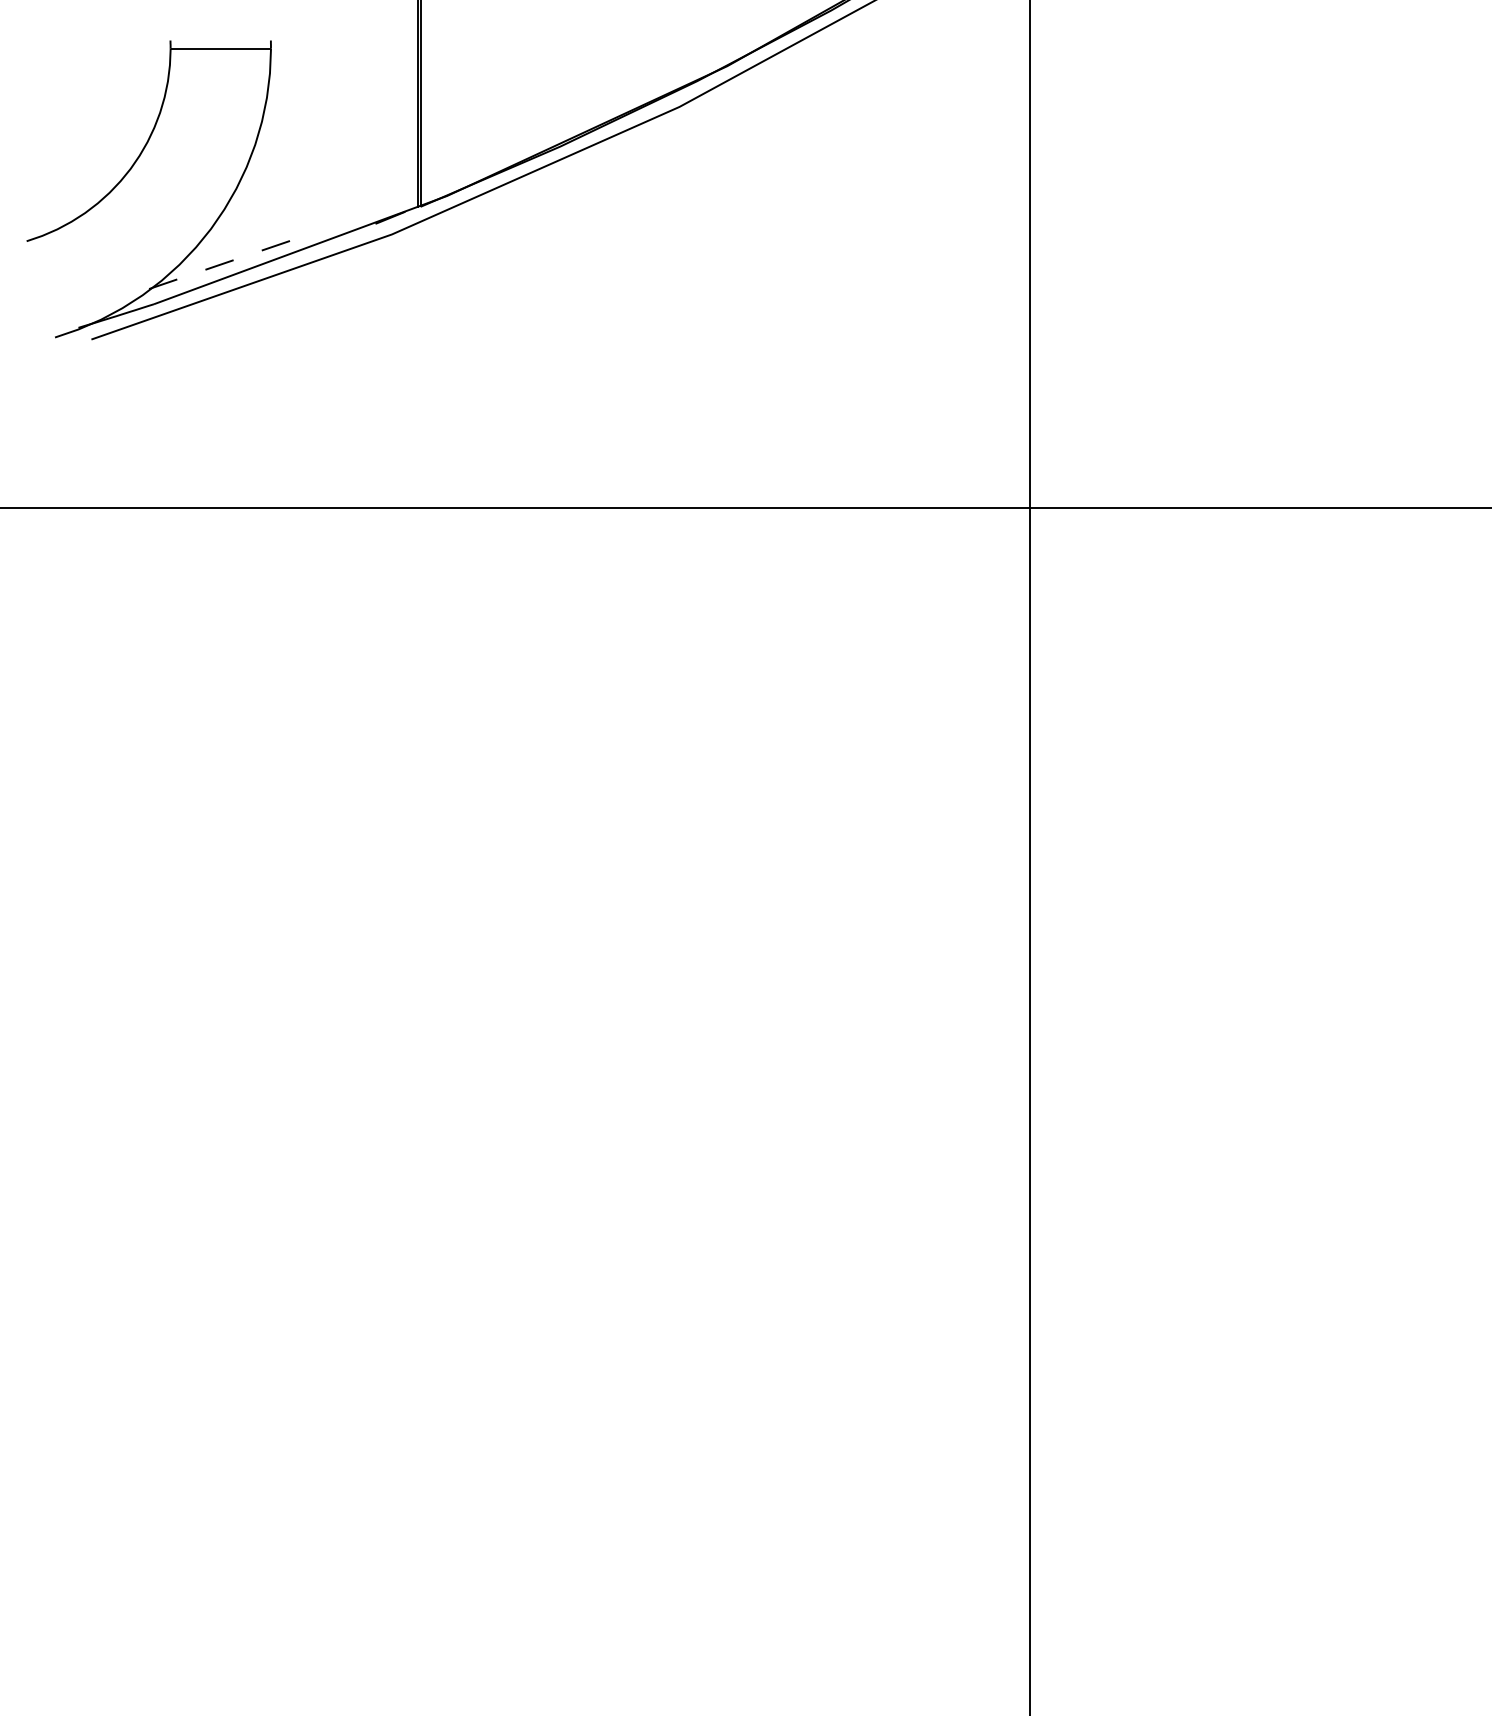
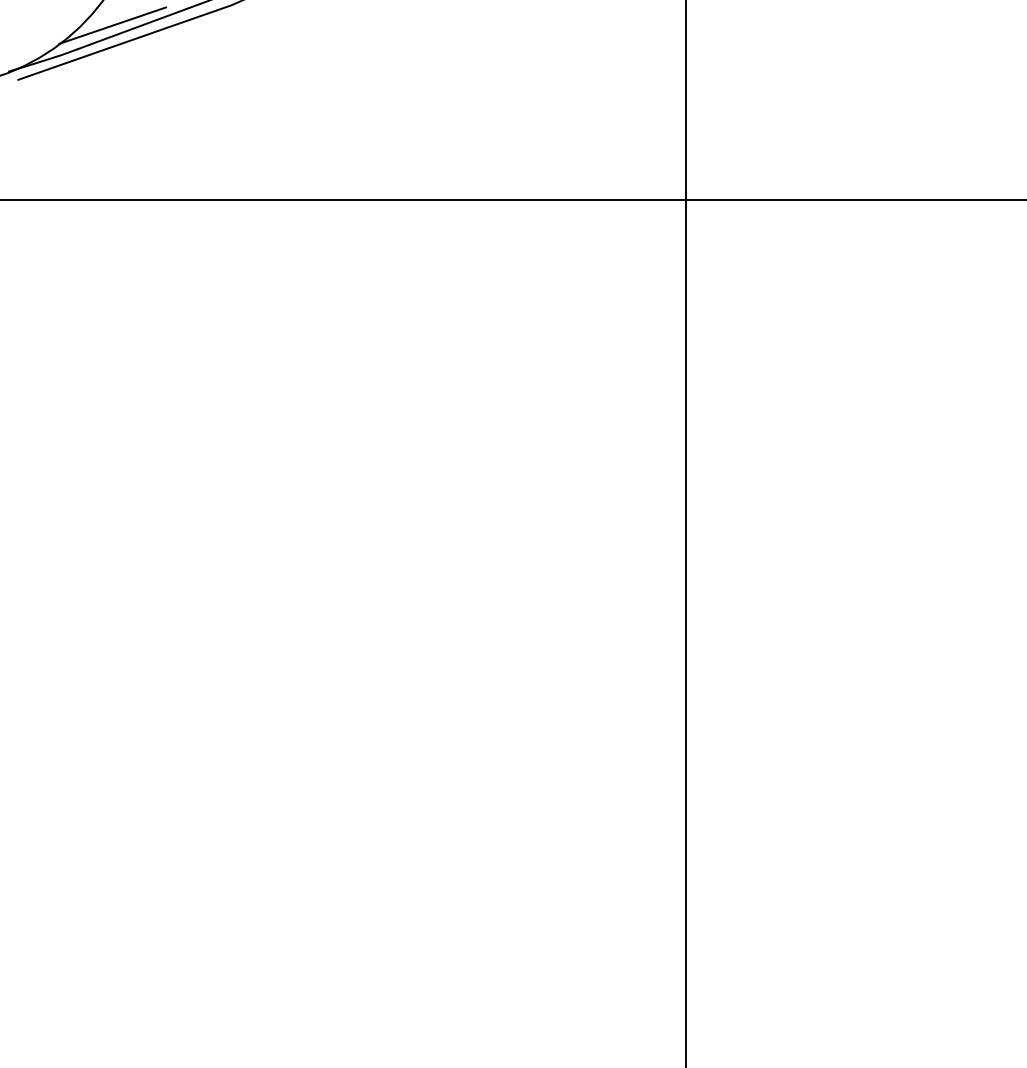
line: (225, 262) -> (112, 25), dashed -> solid

